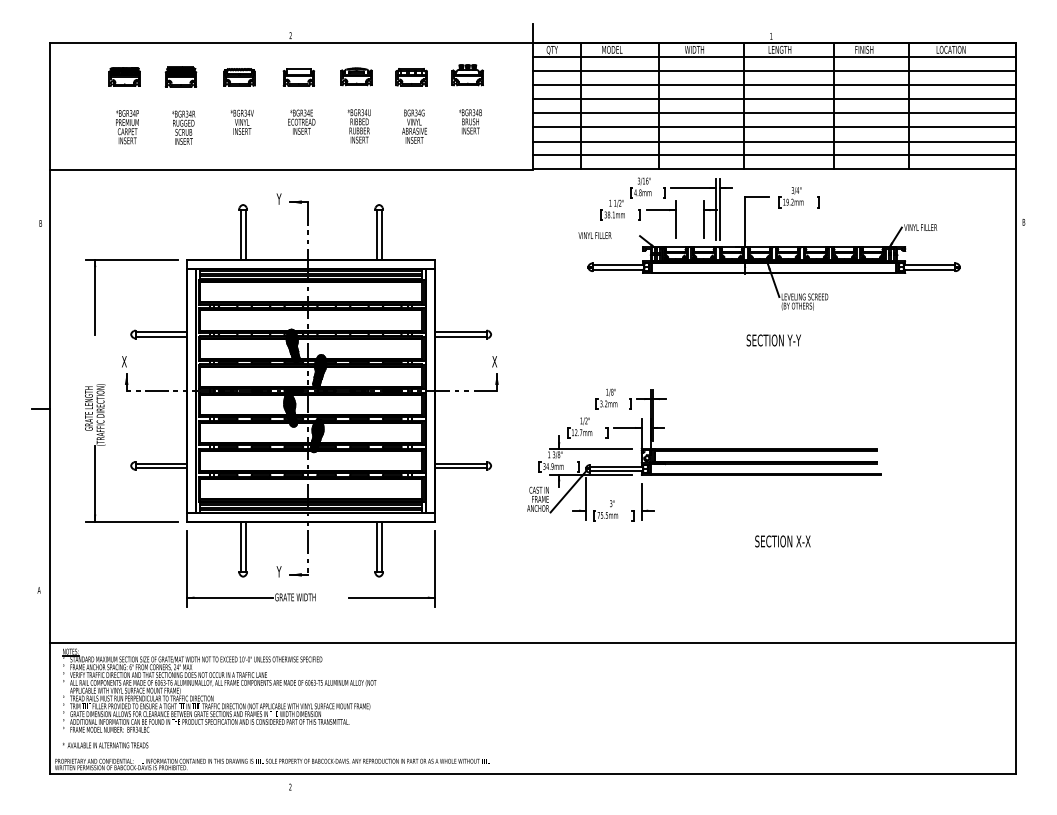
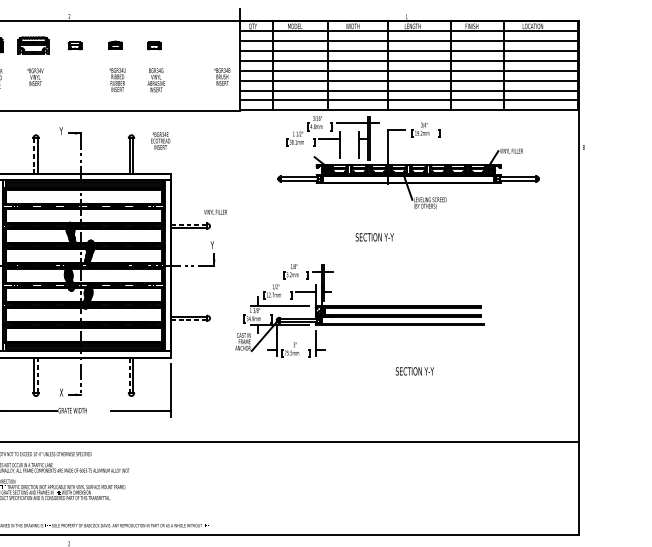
part: (467, 75) -> (193, 44), removed
part: (356, 76) -> (115, 45), size x0.6
part: (239, 77) -> (33, 45), size x1.4
part: (298, 77) -> (74, 45), size x0.6
part: (411, 77) -> (154, 45), size x0.6
text: (301, 121) -> (160, 140), moved
text: (470, 121) -> (222, 76), moved
line: (240, 234) -> (34, 155), solid -> dashed
text: (594, 235) -> (215, 212), moved
line: (461, 332) -> (189, 224), solid -> dashed
text: (773, 340) -> (374, 237), moved
text: (494, 361) -> (212, 245), X -> Y
line: (461, 468) -> (189, 320), solid -> dashed
text: (782, 541) -> (414, 371), SECTION X-X -> SECTION Y-Y
line: (245, 547) -> (37, 375), solid -> dashed
line: (376, 547) -> (129, 375), solid -> dashed
text: (278, 571) -> (60, 392), Y -> X

